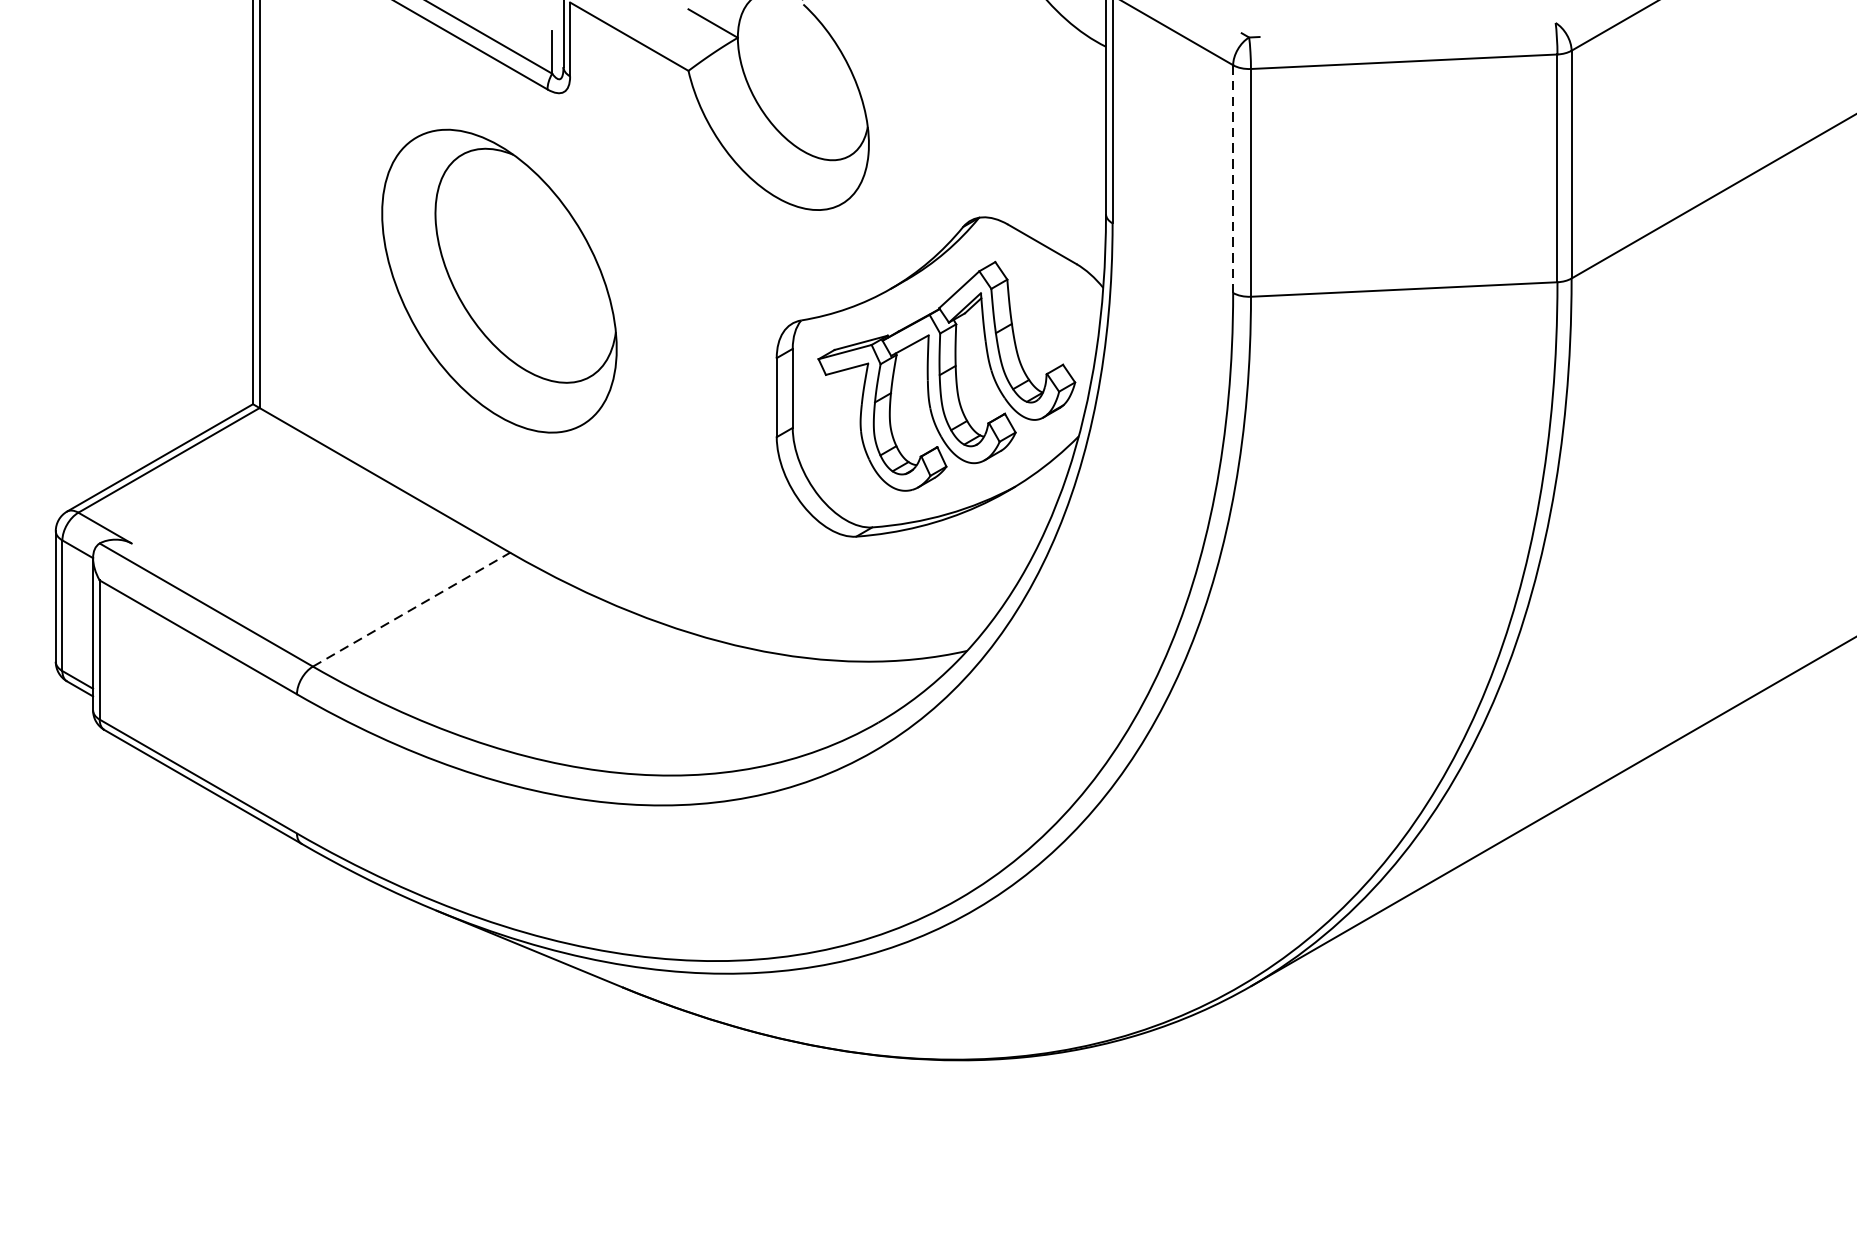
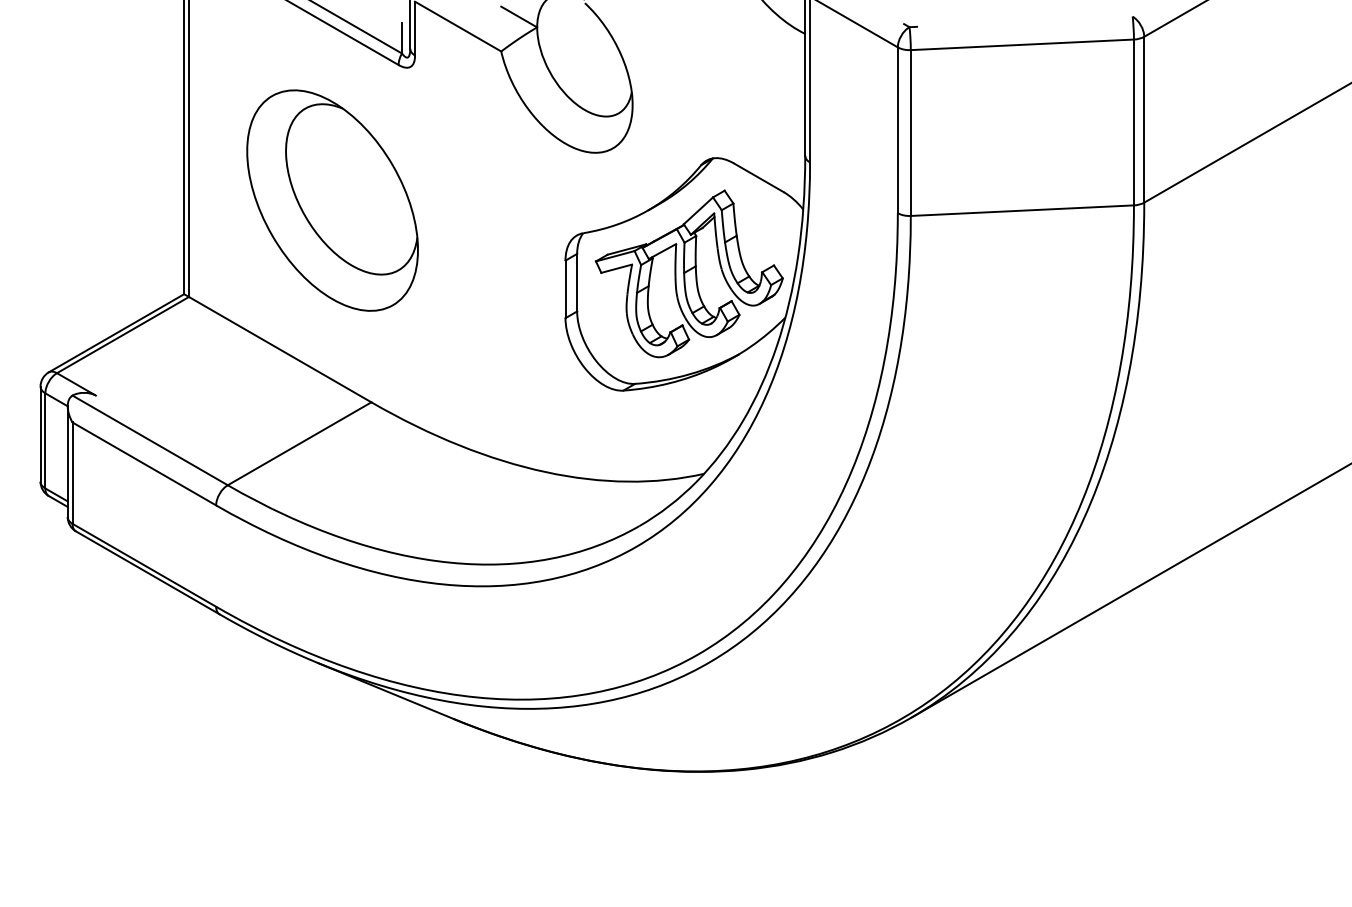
line: (1232, 179) -> (897, 130), dashed -> solid
part: (499, 281) -> (332, 200), moved
line: (411, 609) -> (299, 443), dashed -> solid

